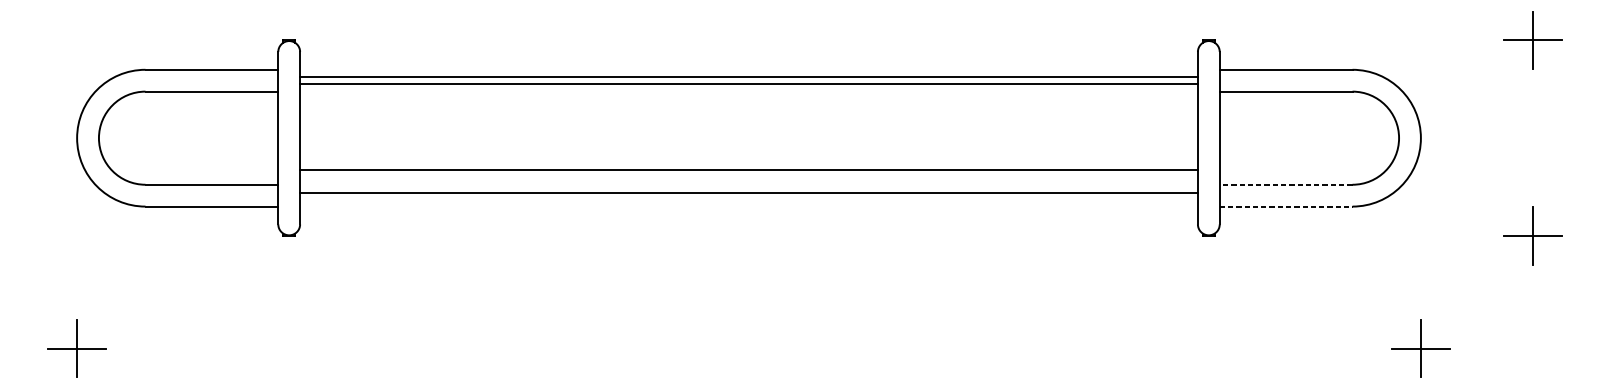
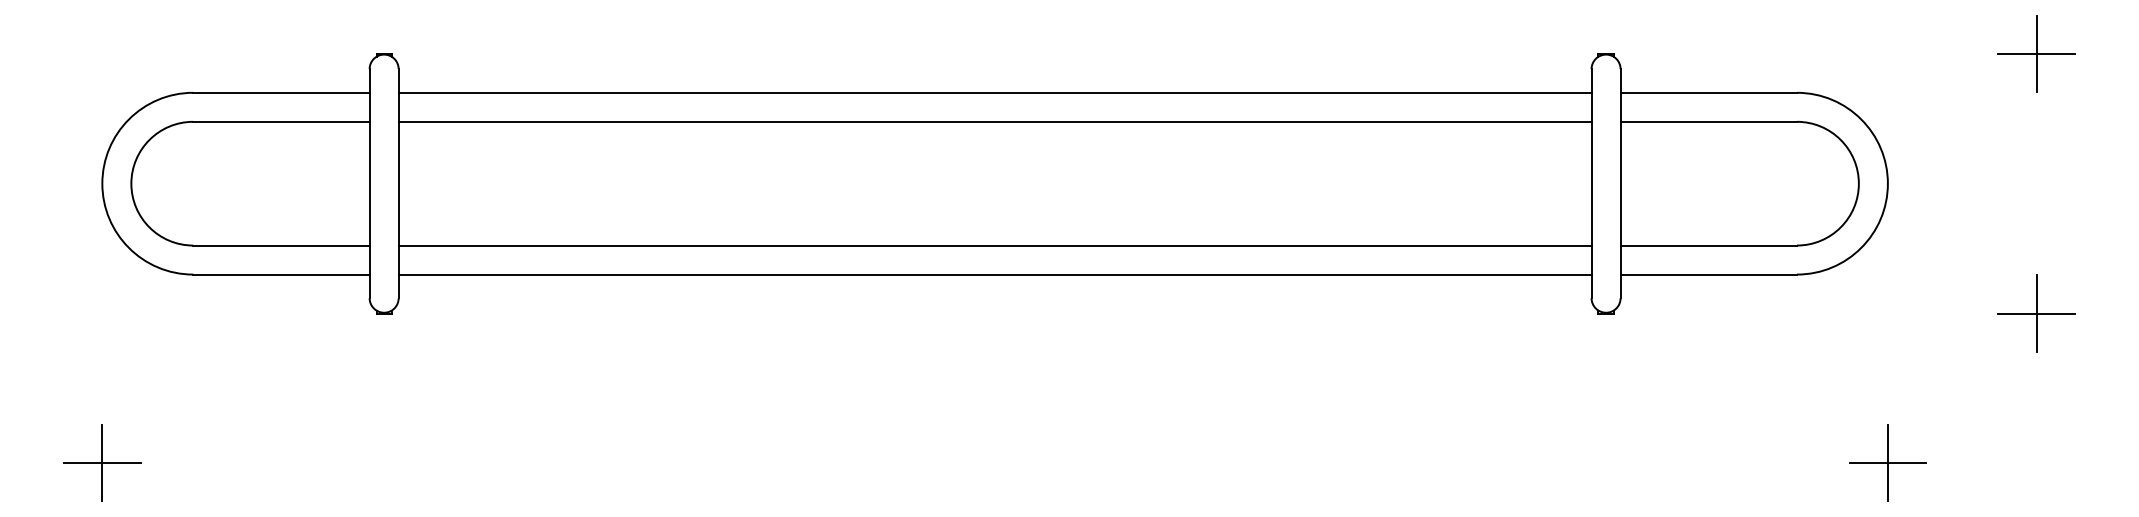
line: (748, 77) -> (994, 121), moved
line: (748, 83) -> (994, 92), moved
line: (748, 170) -> (994, 245), moved
line: (1285, 184) -> (1708, 245), dashed -> solid
line: (748, 192) -> (994, 274), moved
line: (1286, 206) -> (1709, 274), dashed -> solid

